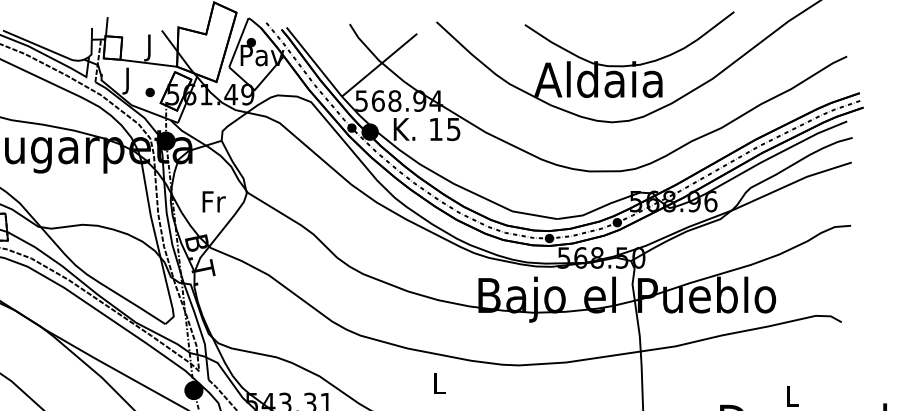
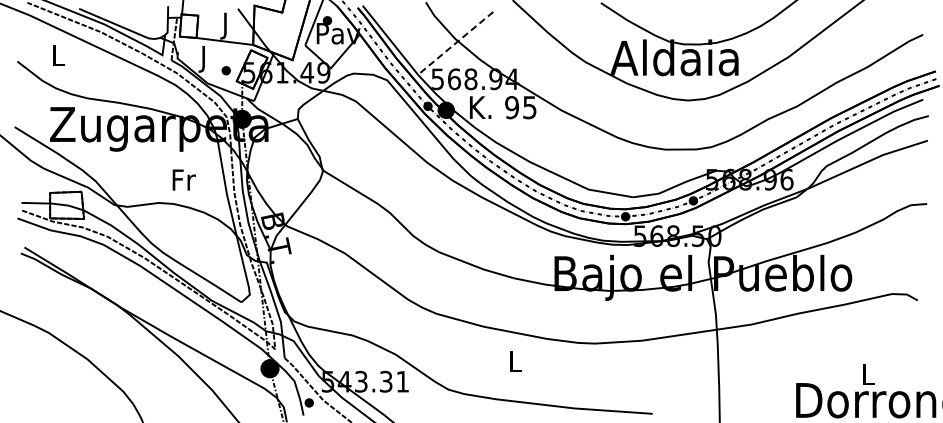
line: (380, 65) -> (456, 43), solid -> dashed
text: (436, 129) -> (512, 107), 15 -> 95
text: (213, 201) -> (183, 179), moved

